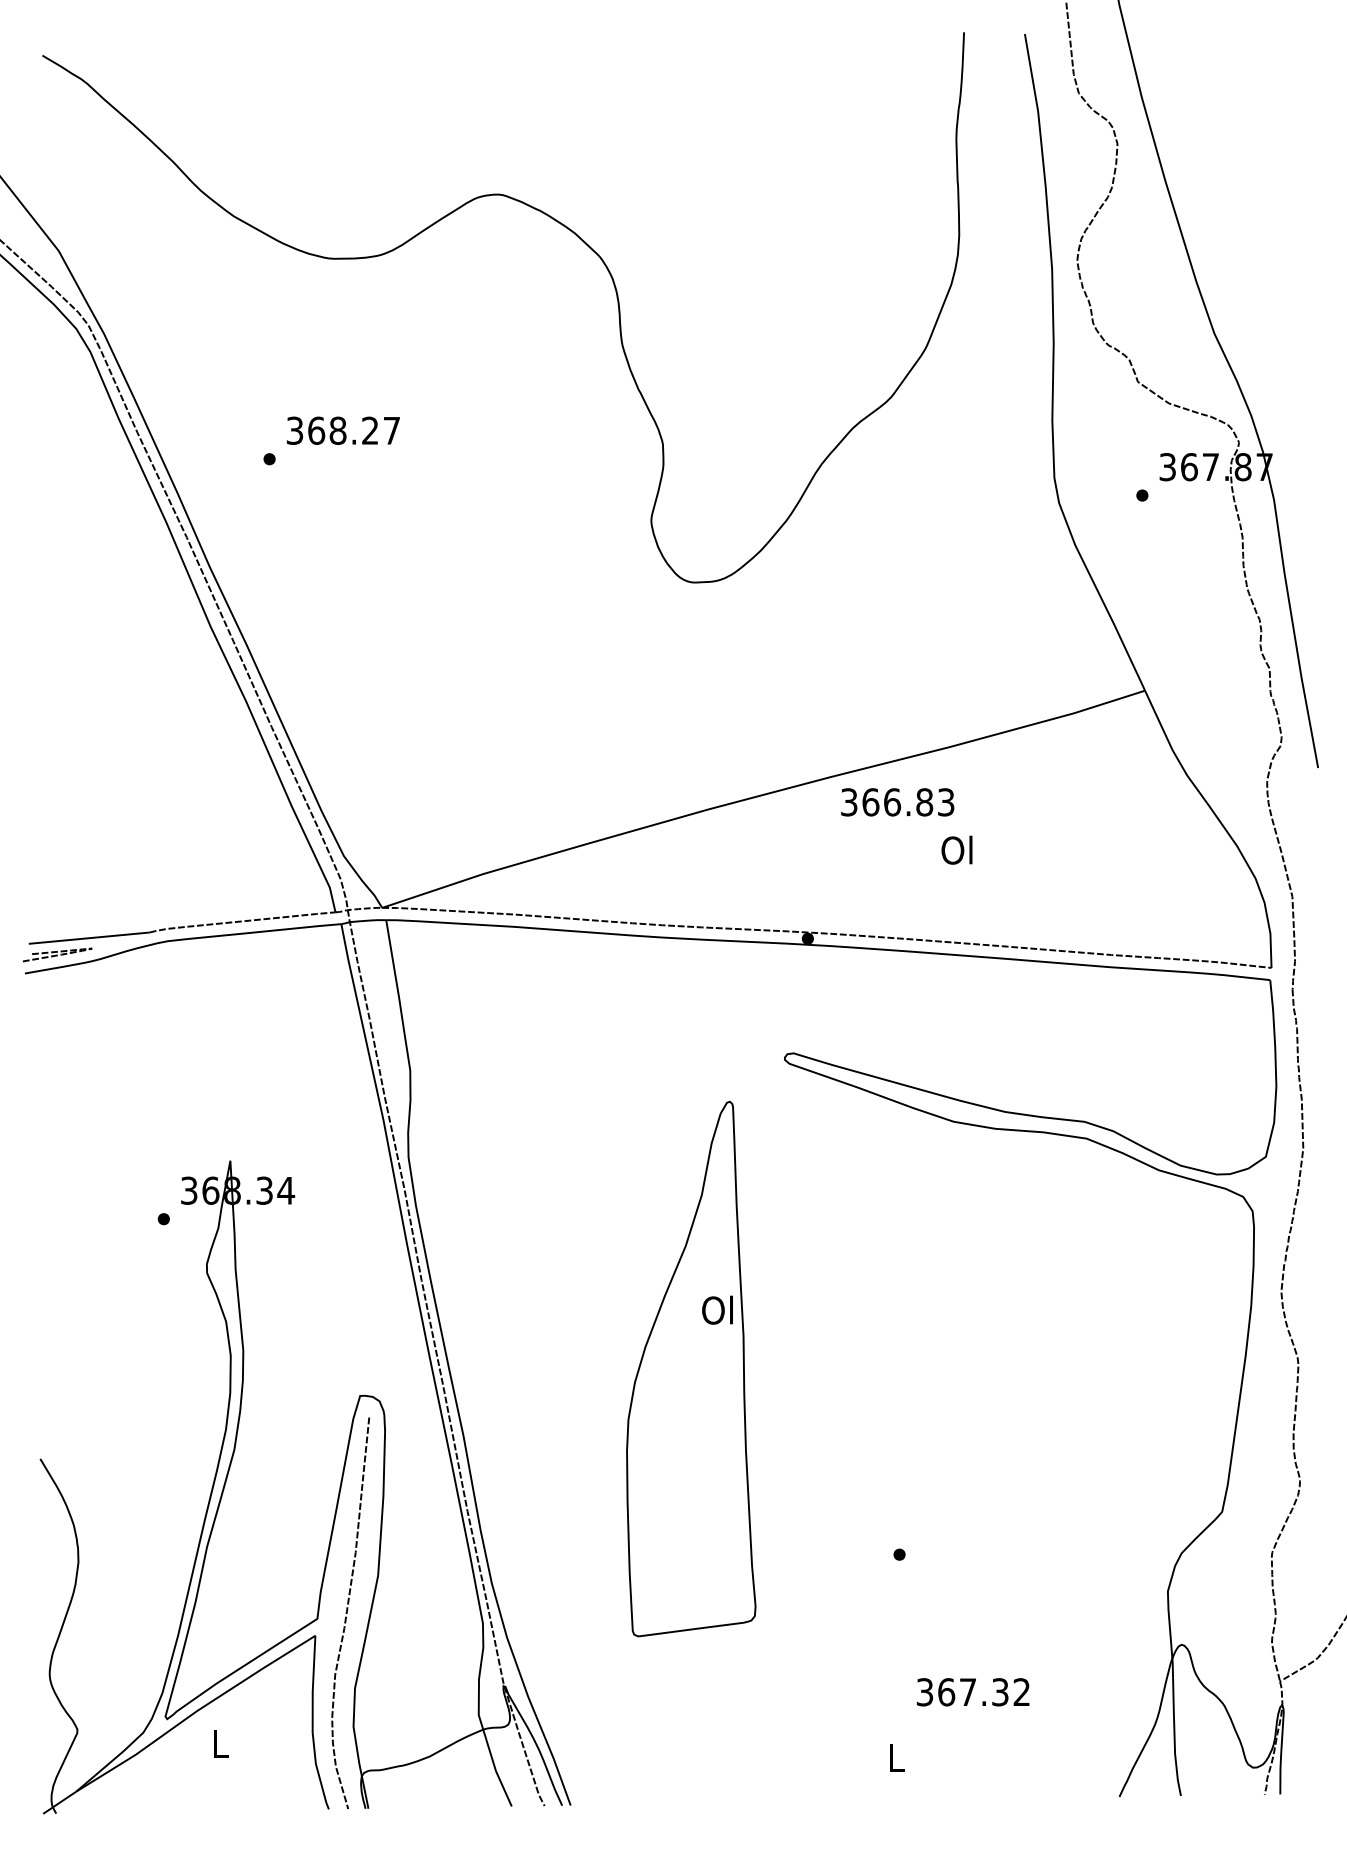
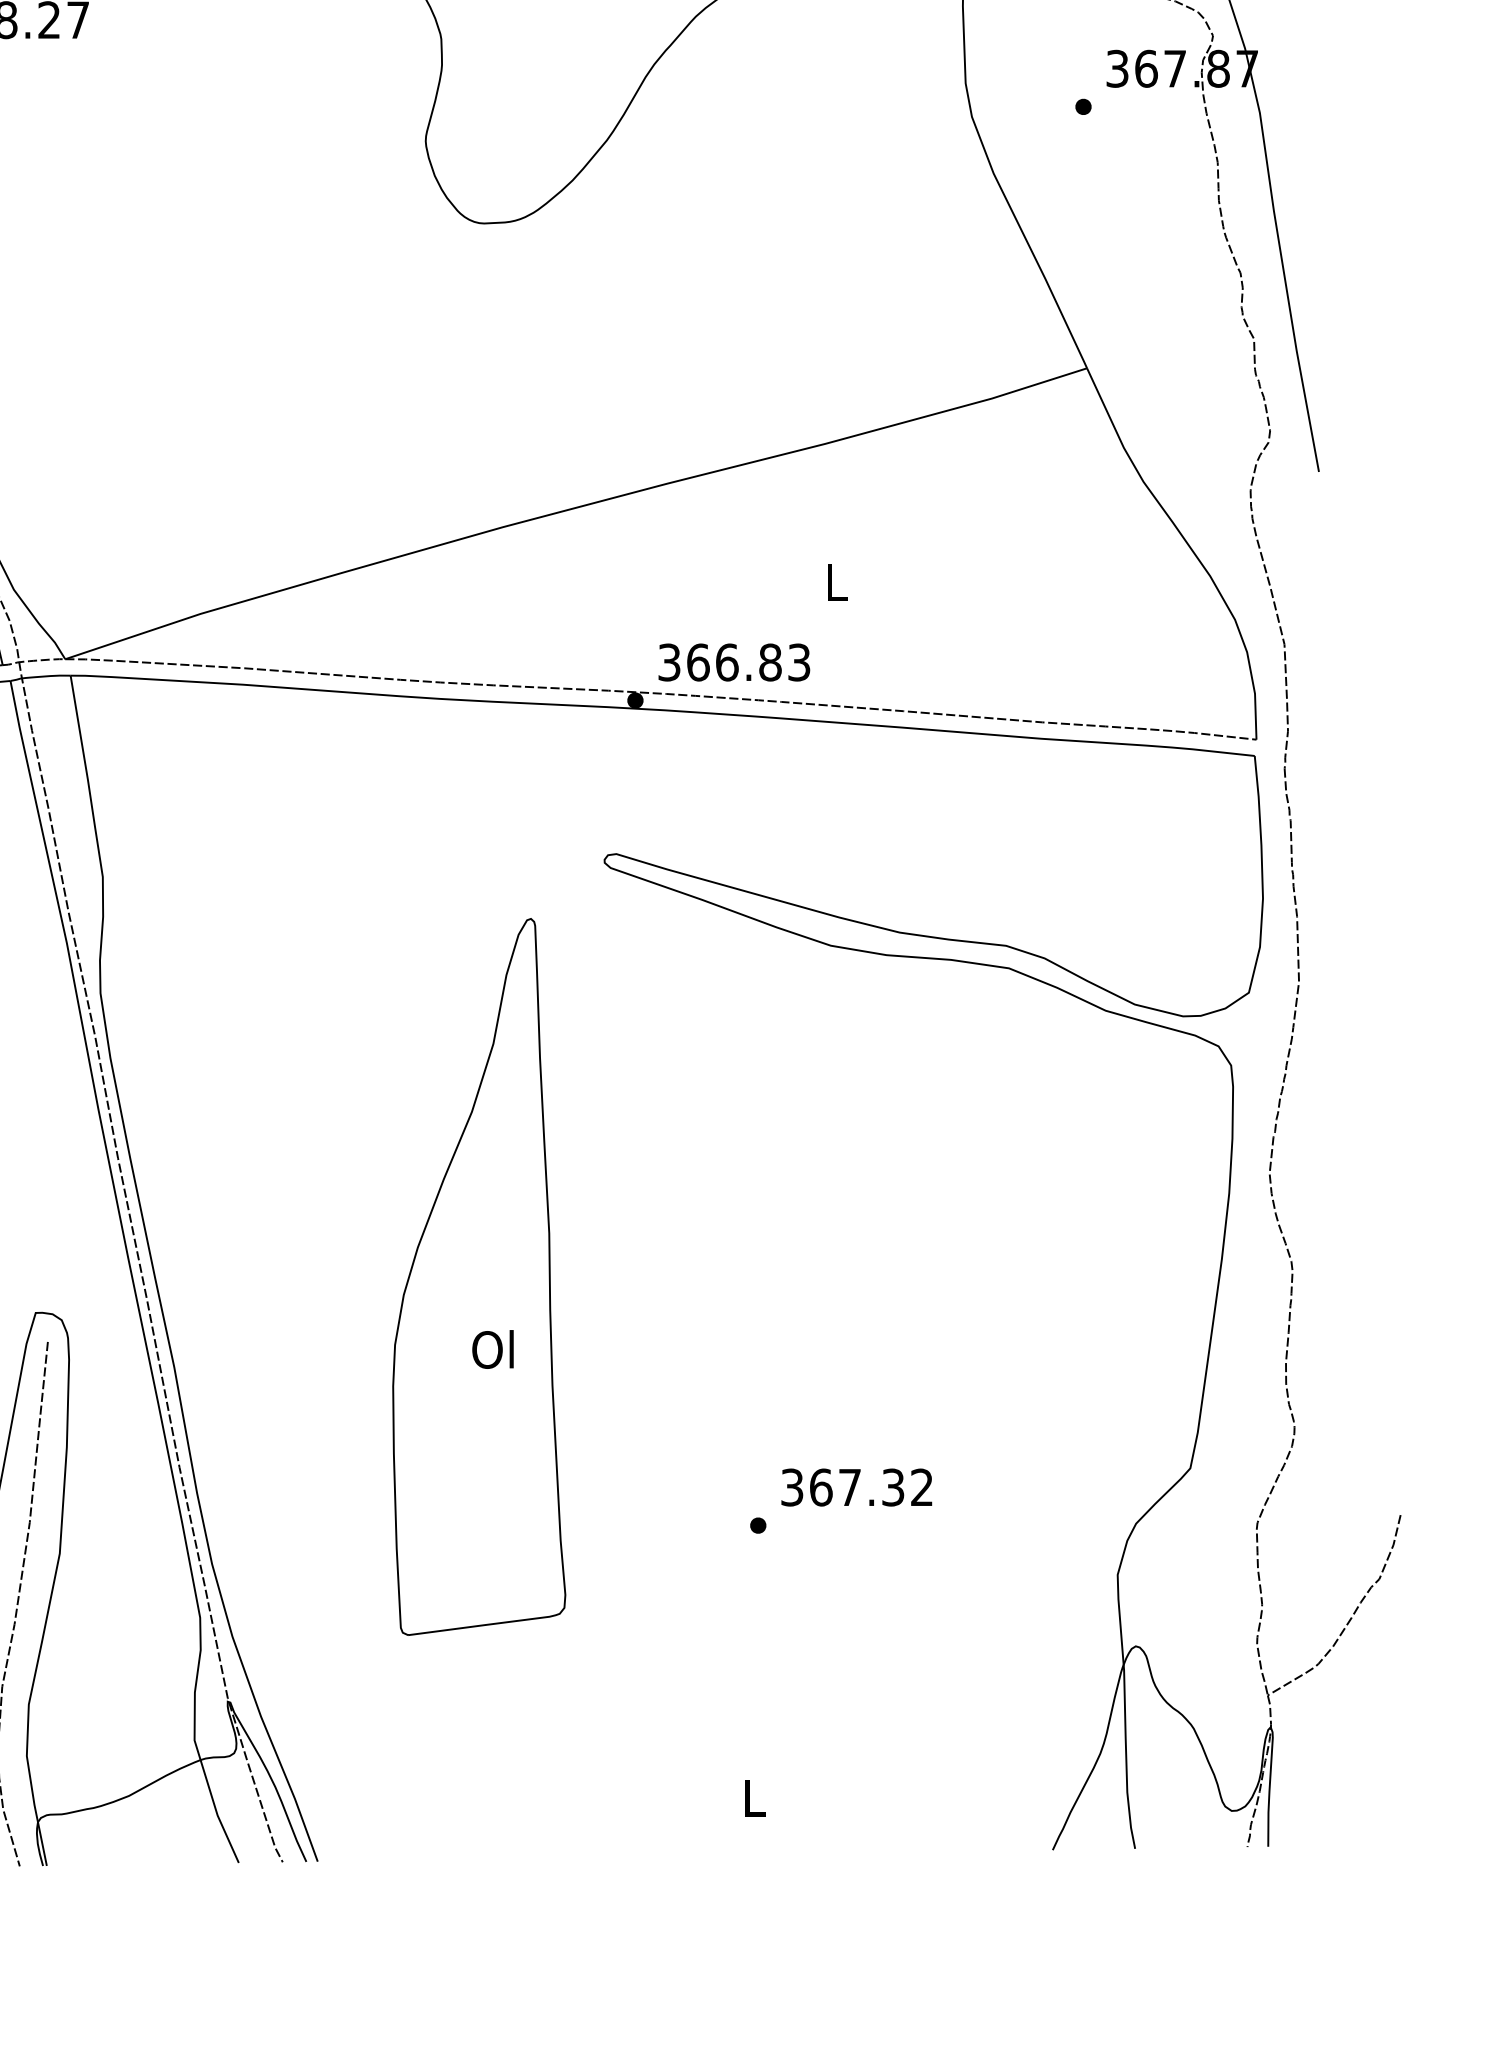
text: (897, 802) -> (734, 662), moved
text: (956, 849) -> (834, 581), Ol -> L
text: (717, 1309) -> (492, 1348), moved
text: (972, 1692) -> (855, 1487), moved

